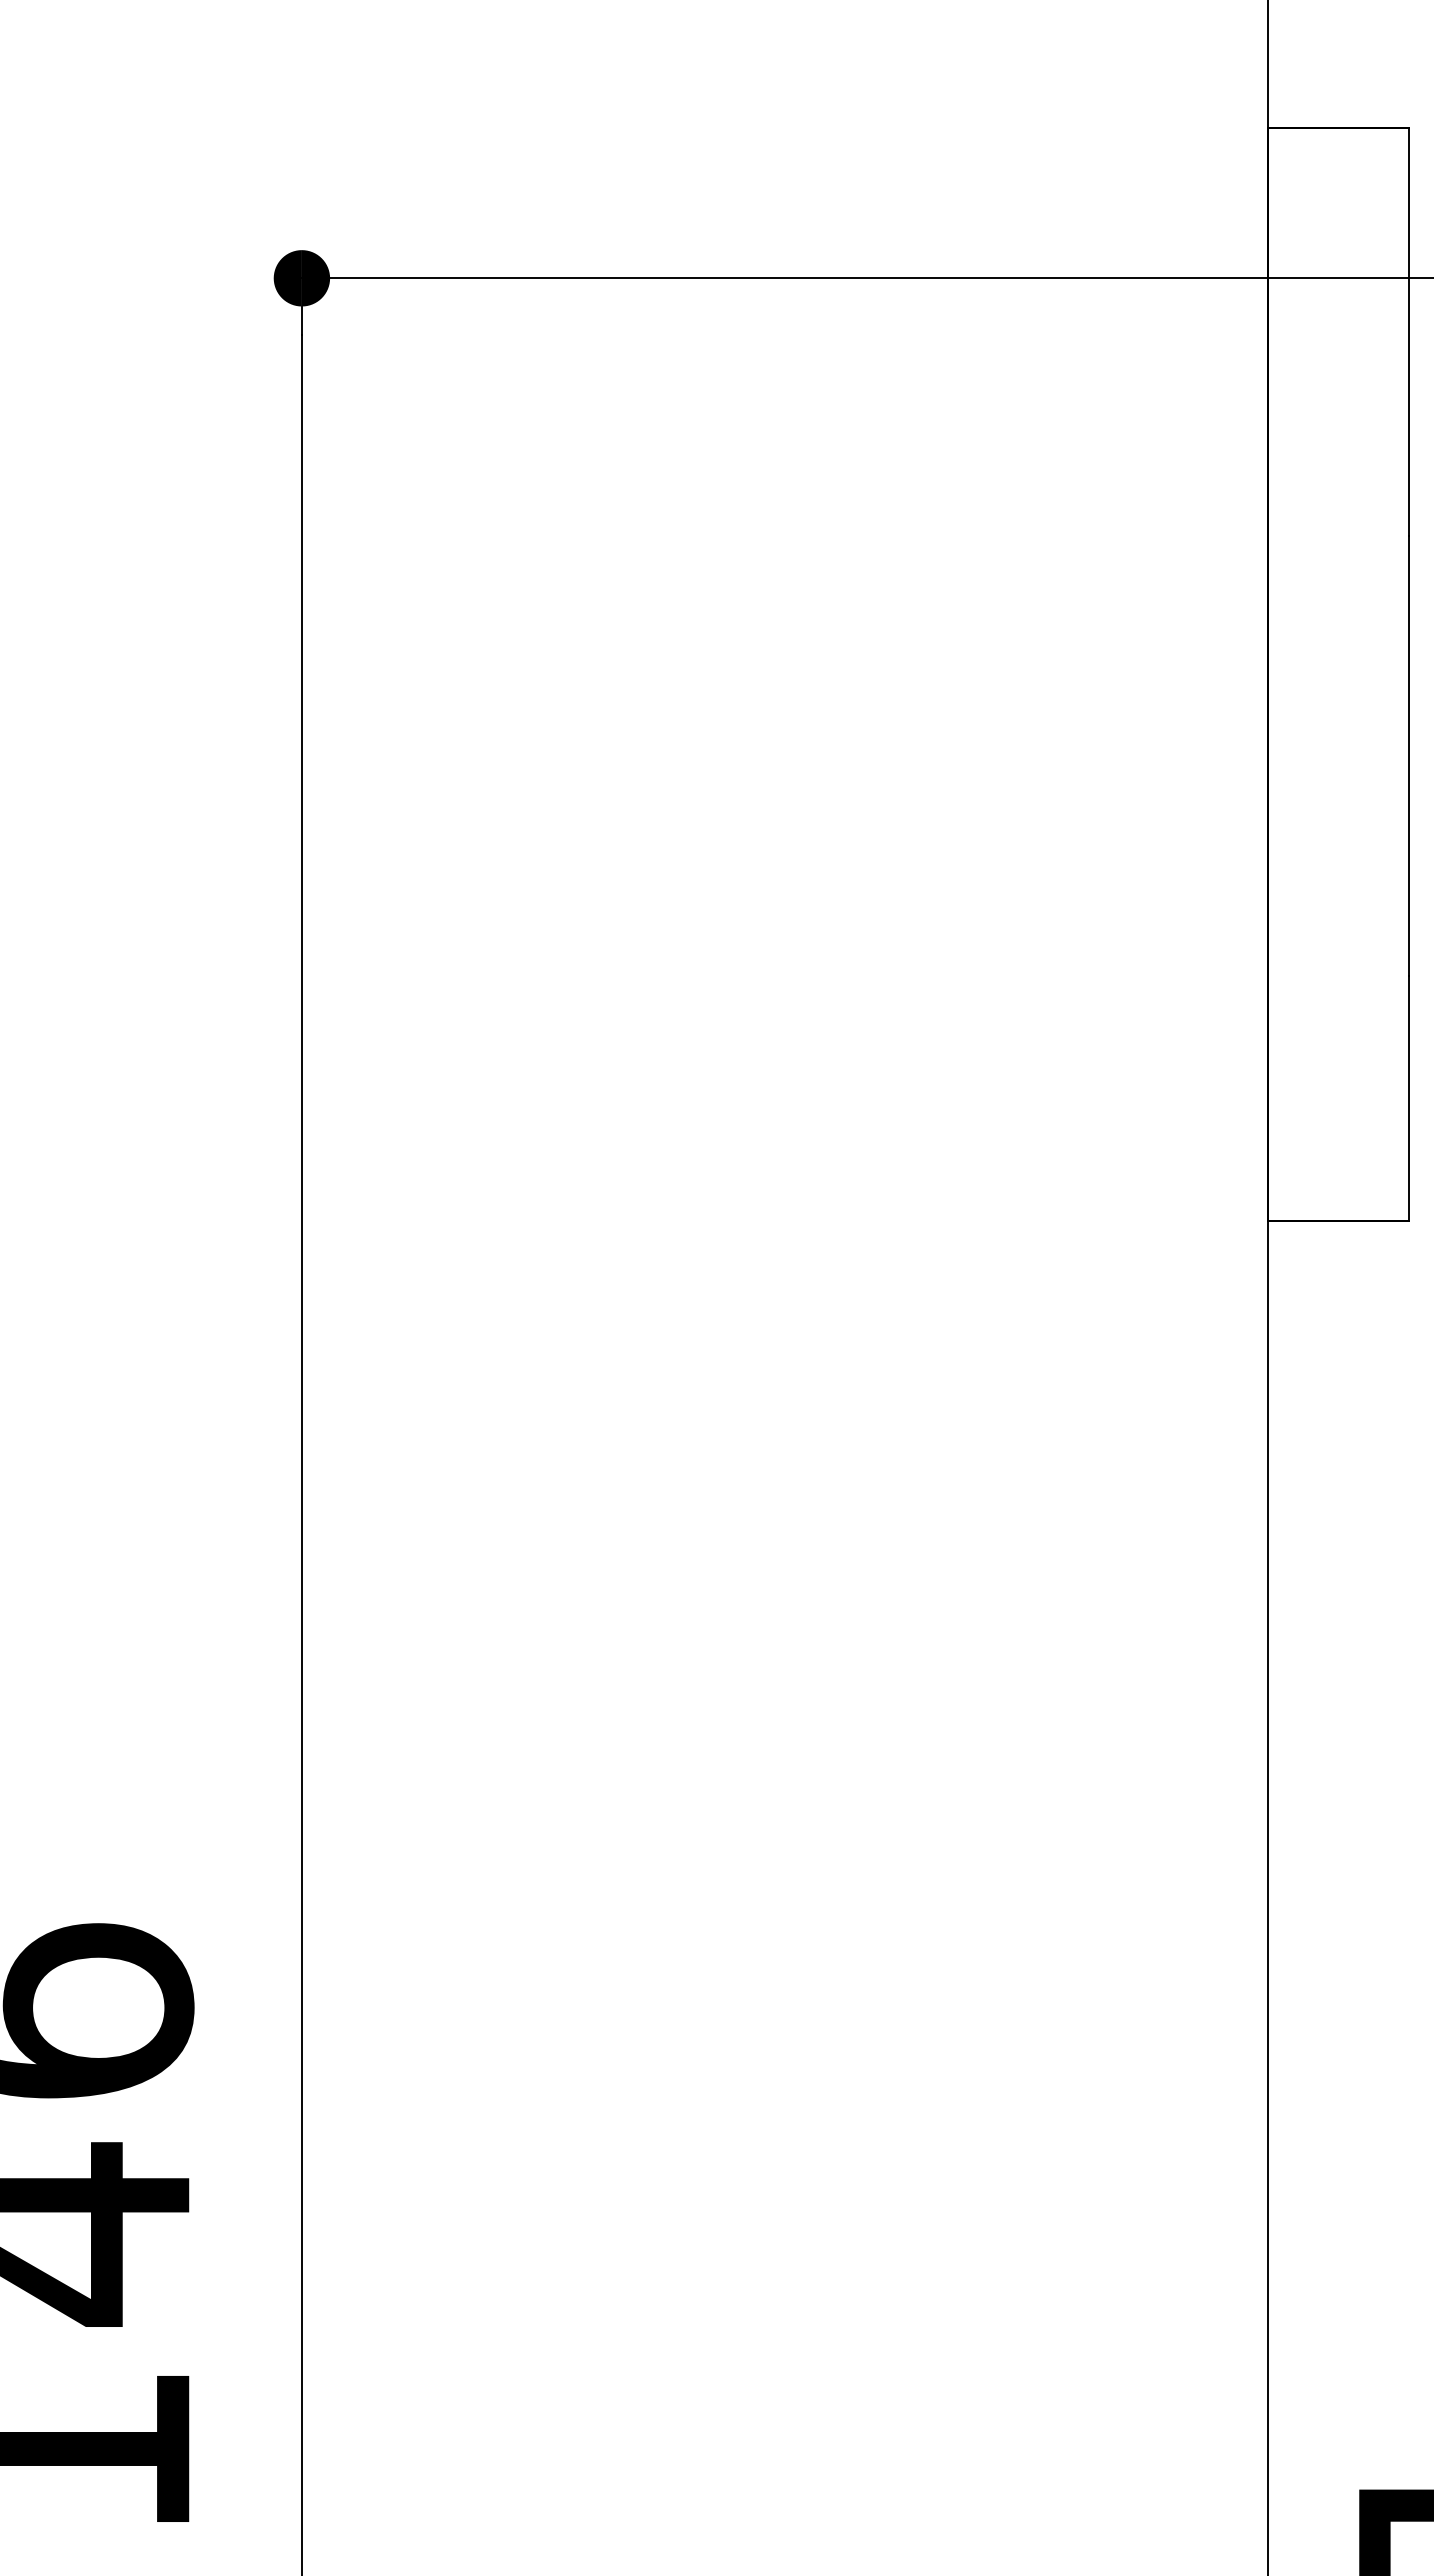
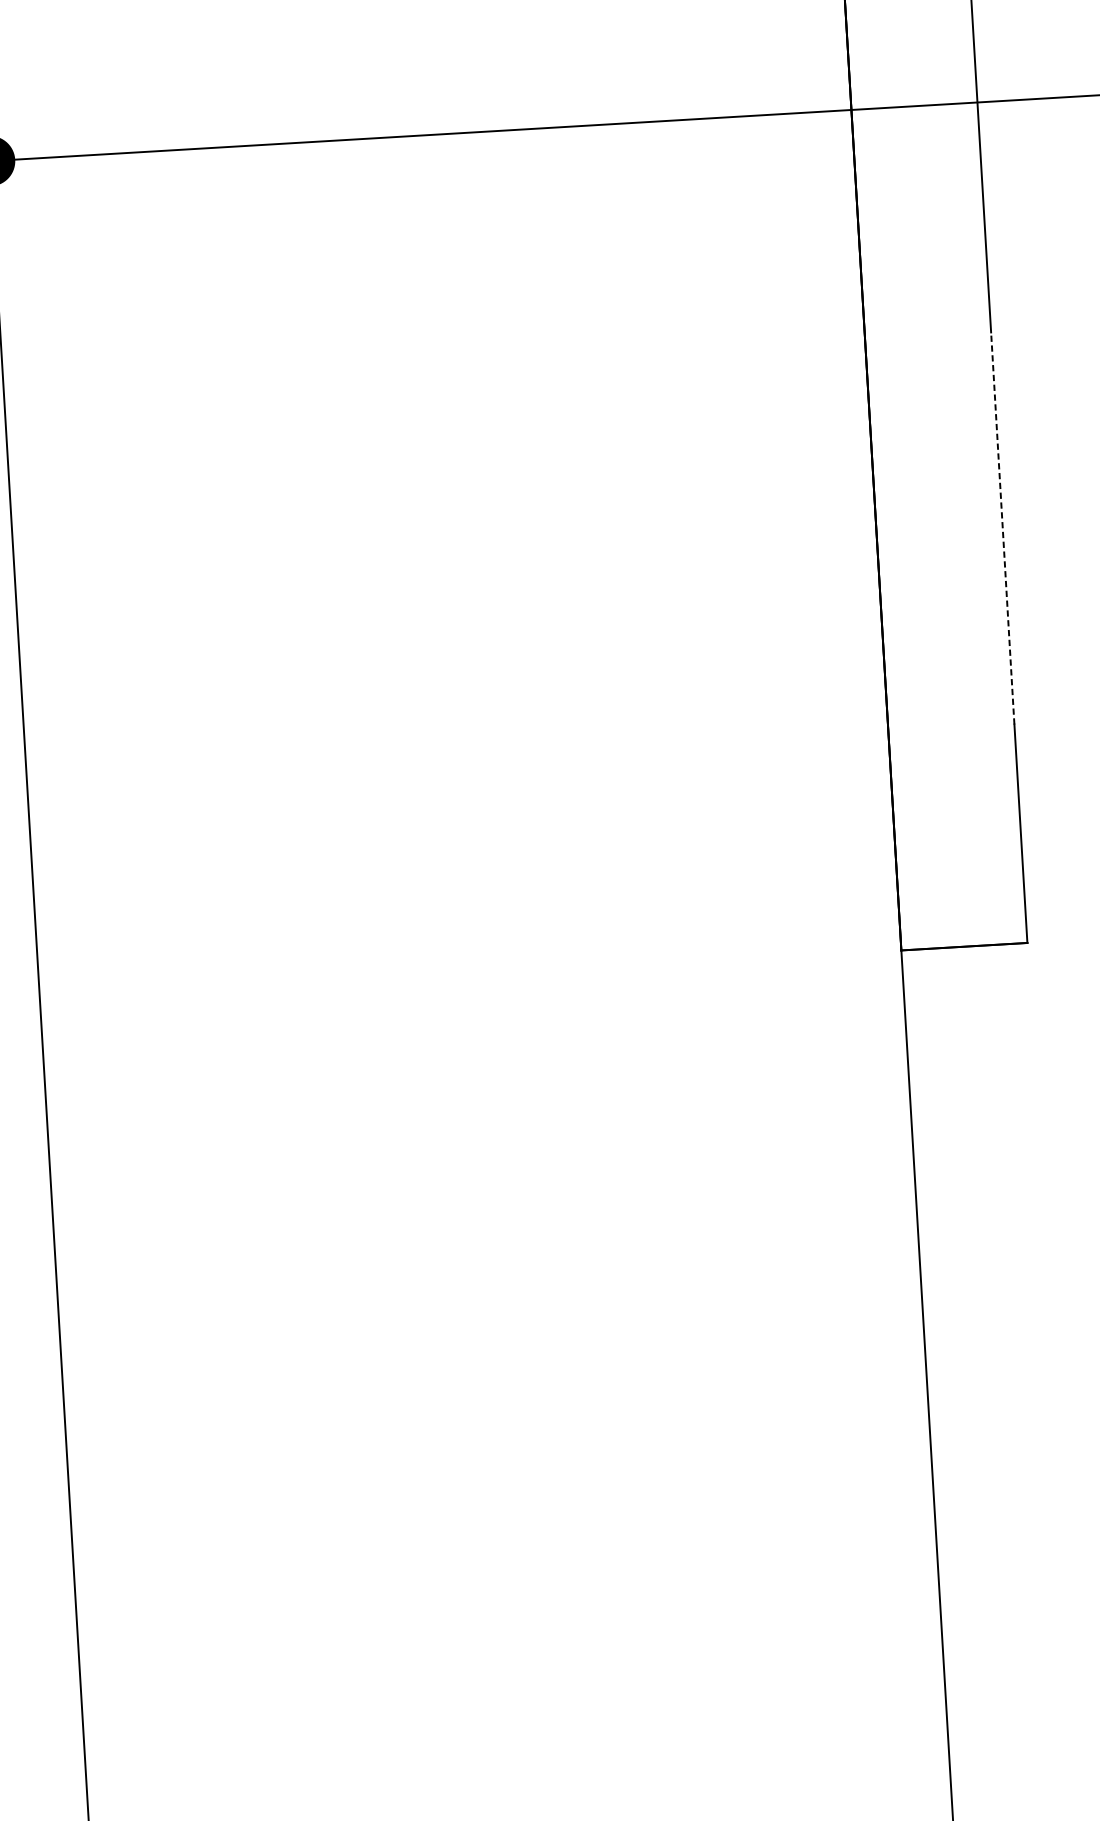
line: (1408, 755) -> (1002, 528), solid -> dashed

